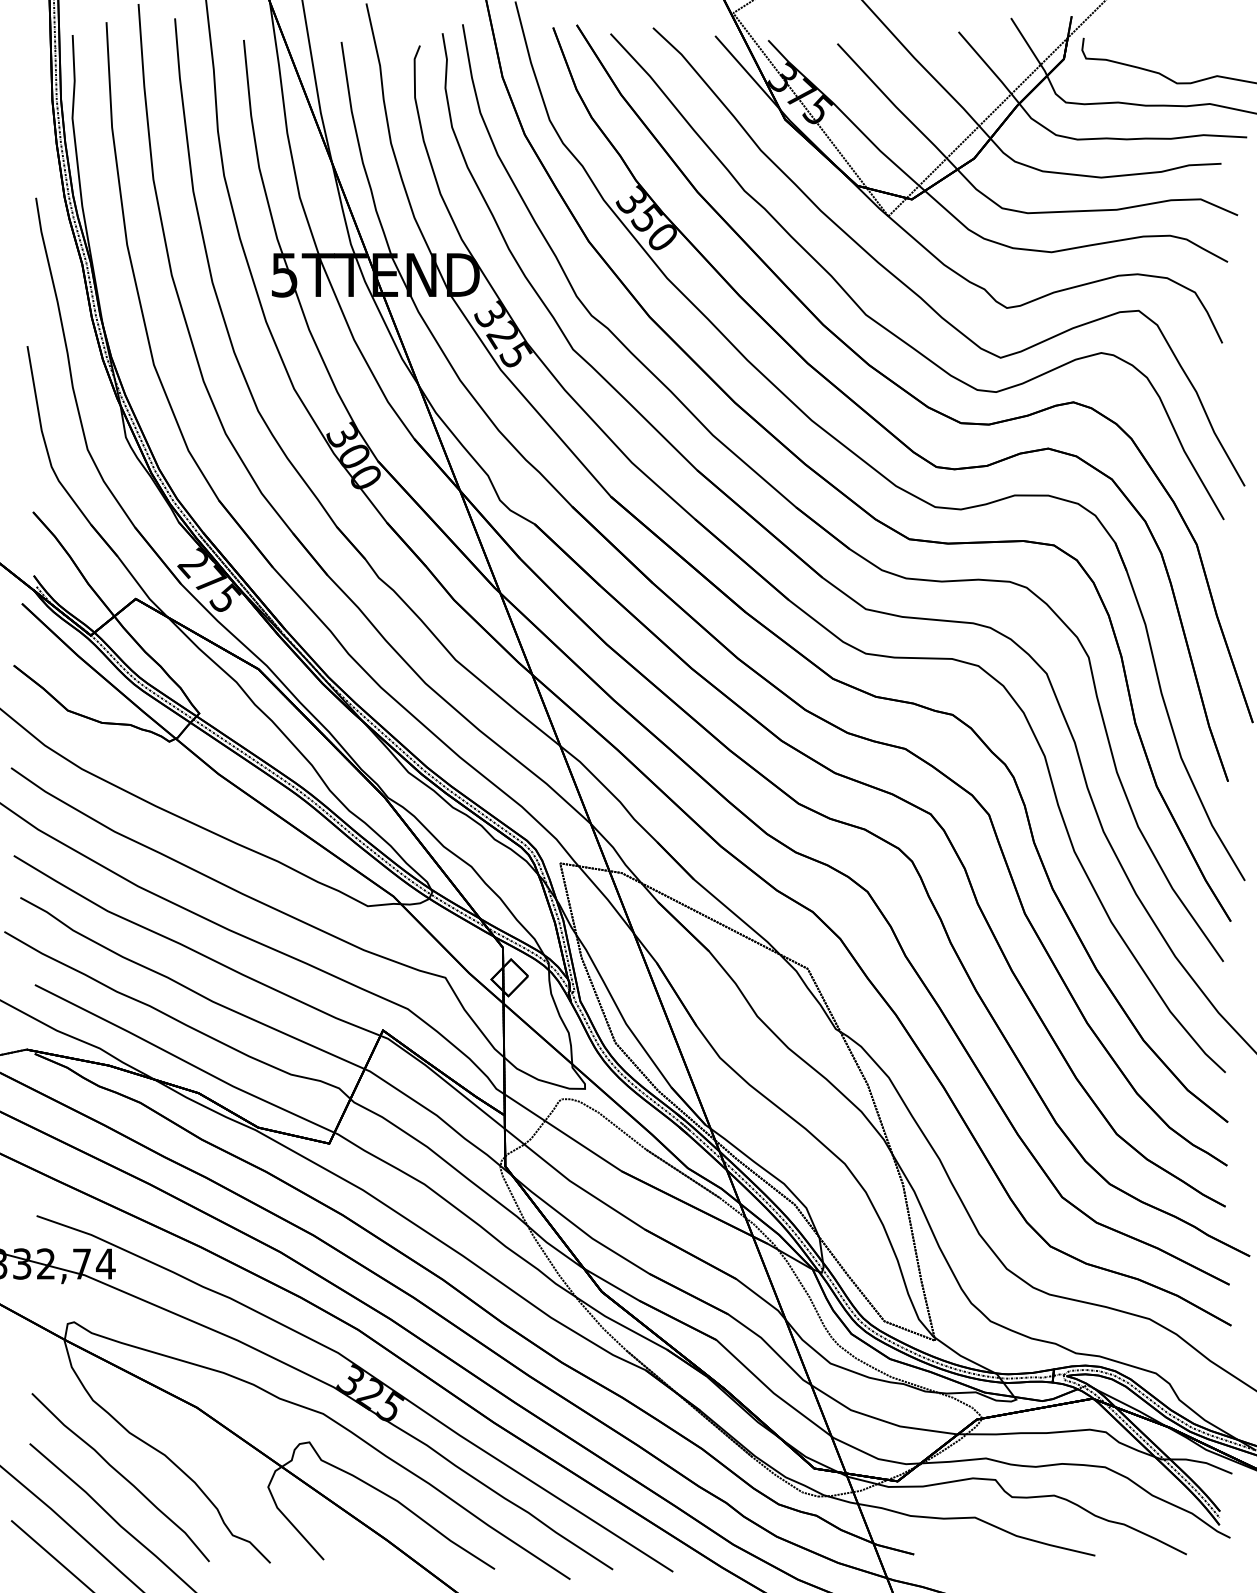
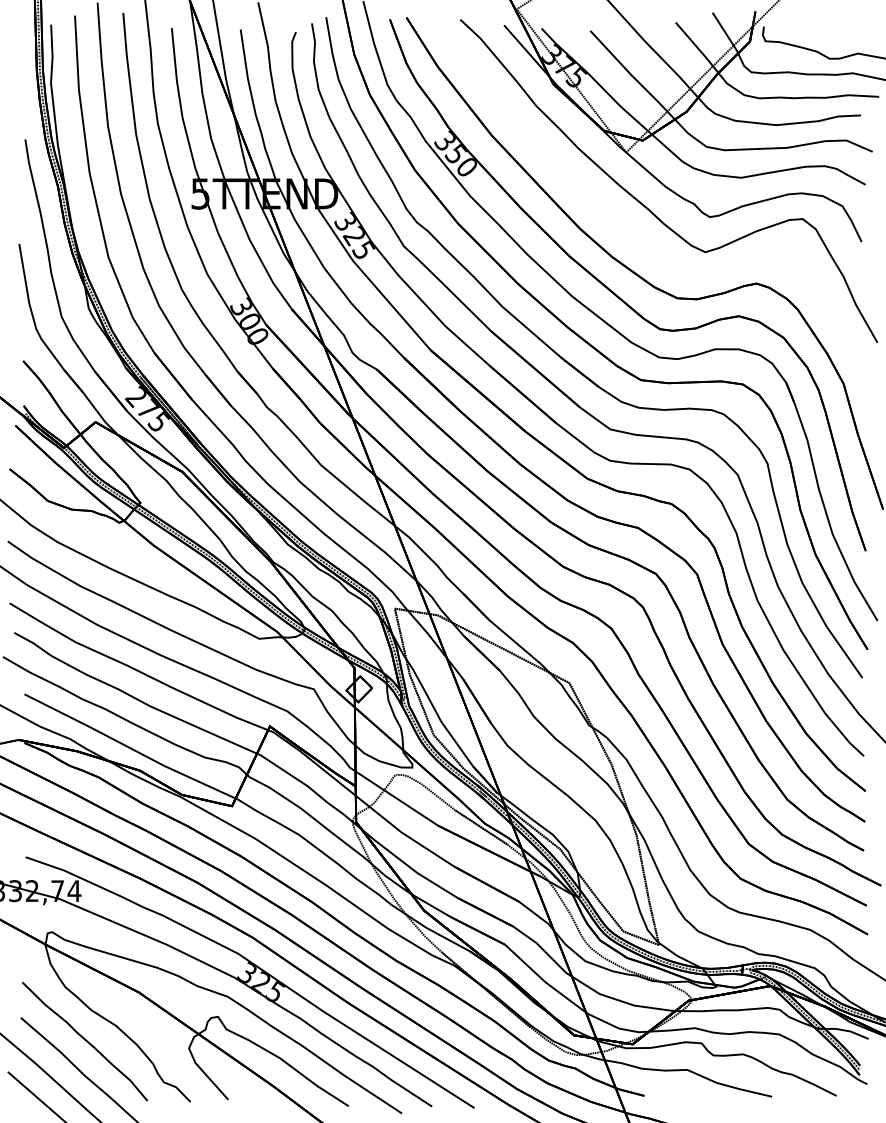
curve: (884, 326) -> (623, 230), removed

